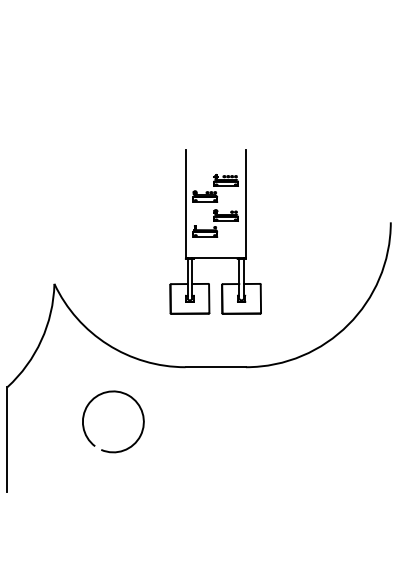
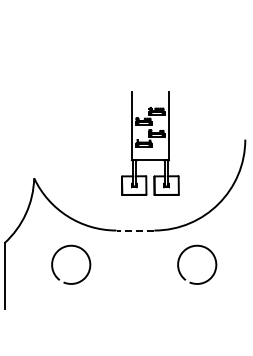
part: (215, 231) -> (150, 143), moved
line: (215, 367) -> (135, 230), solid -> dashed
arc: (308, 394) -> (193, 247), added

